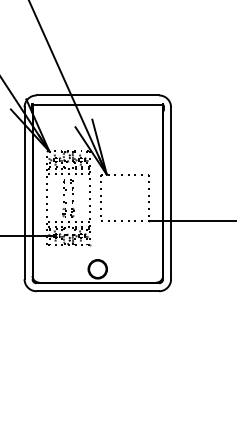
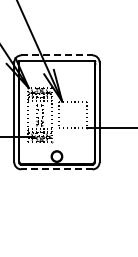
line: (97, 95) -> (56, 55), solid -> dashed
line: (97, 291) -> (56, 169), solid -> dashed

